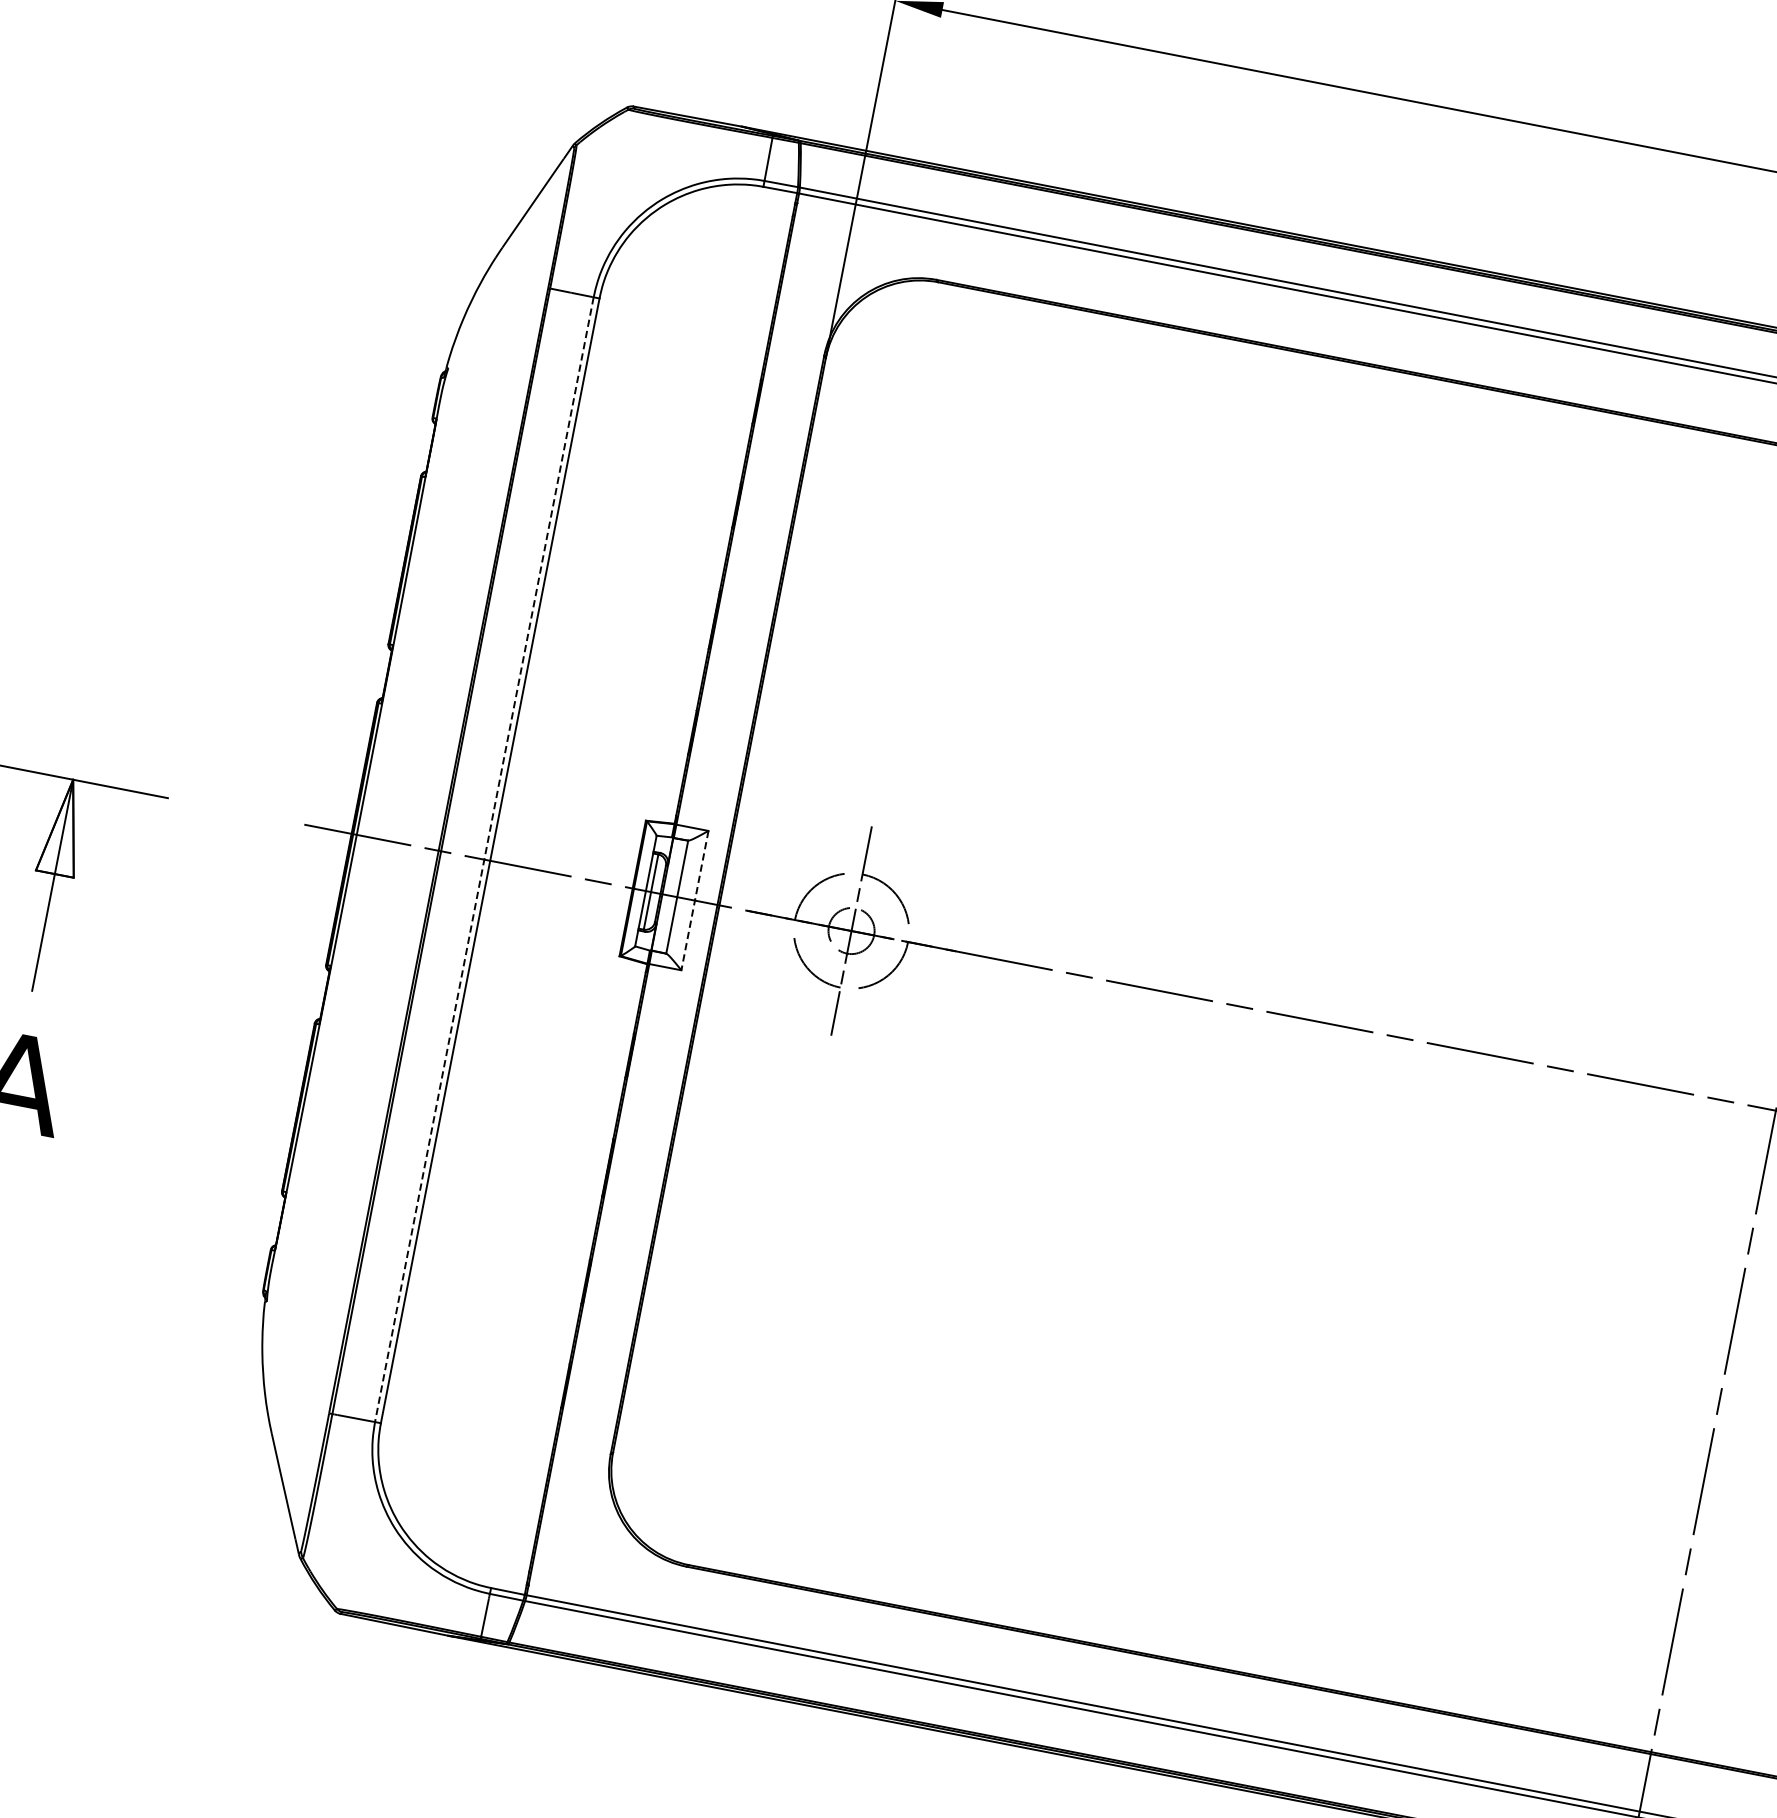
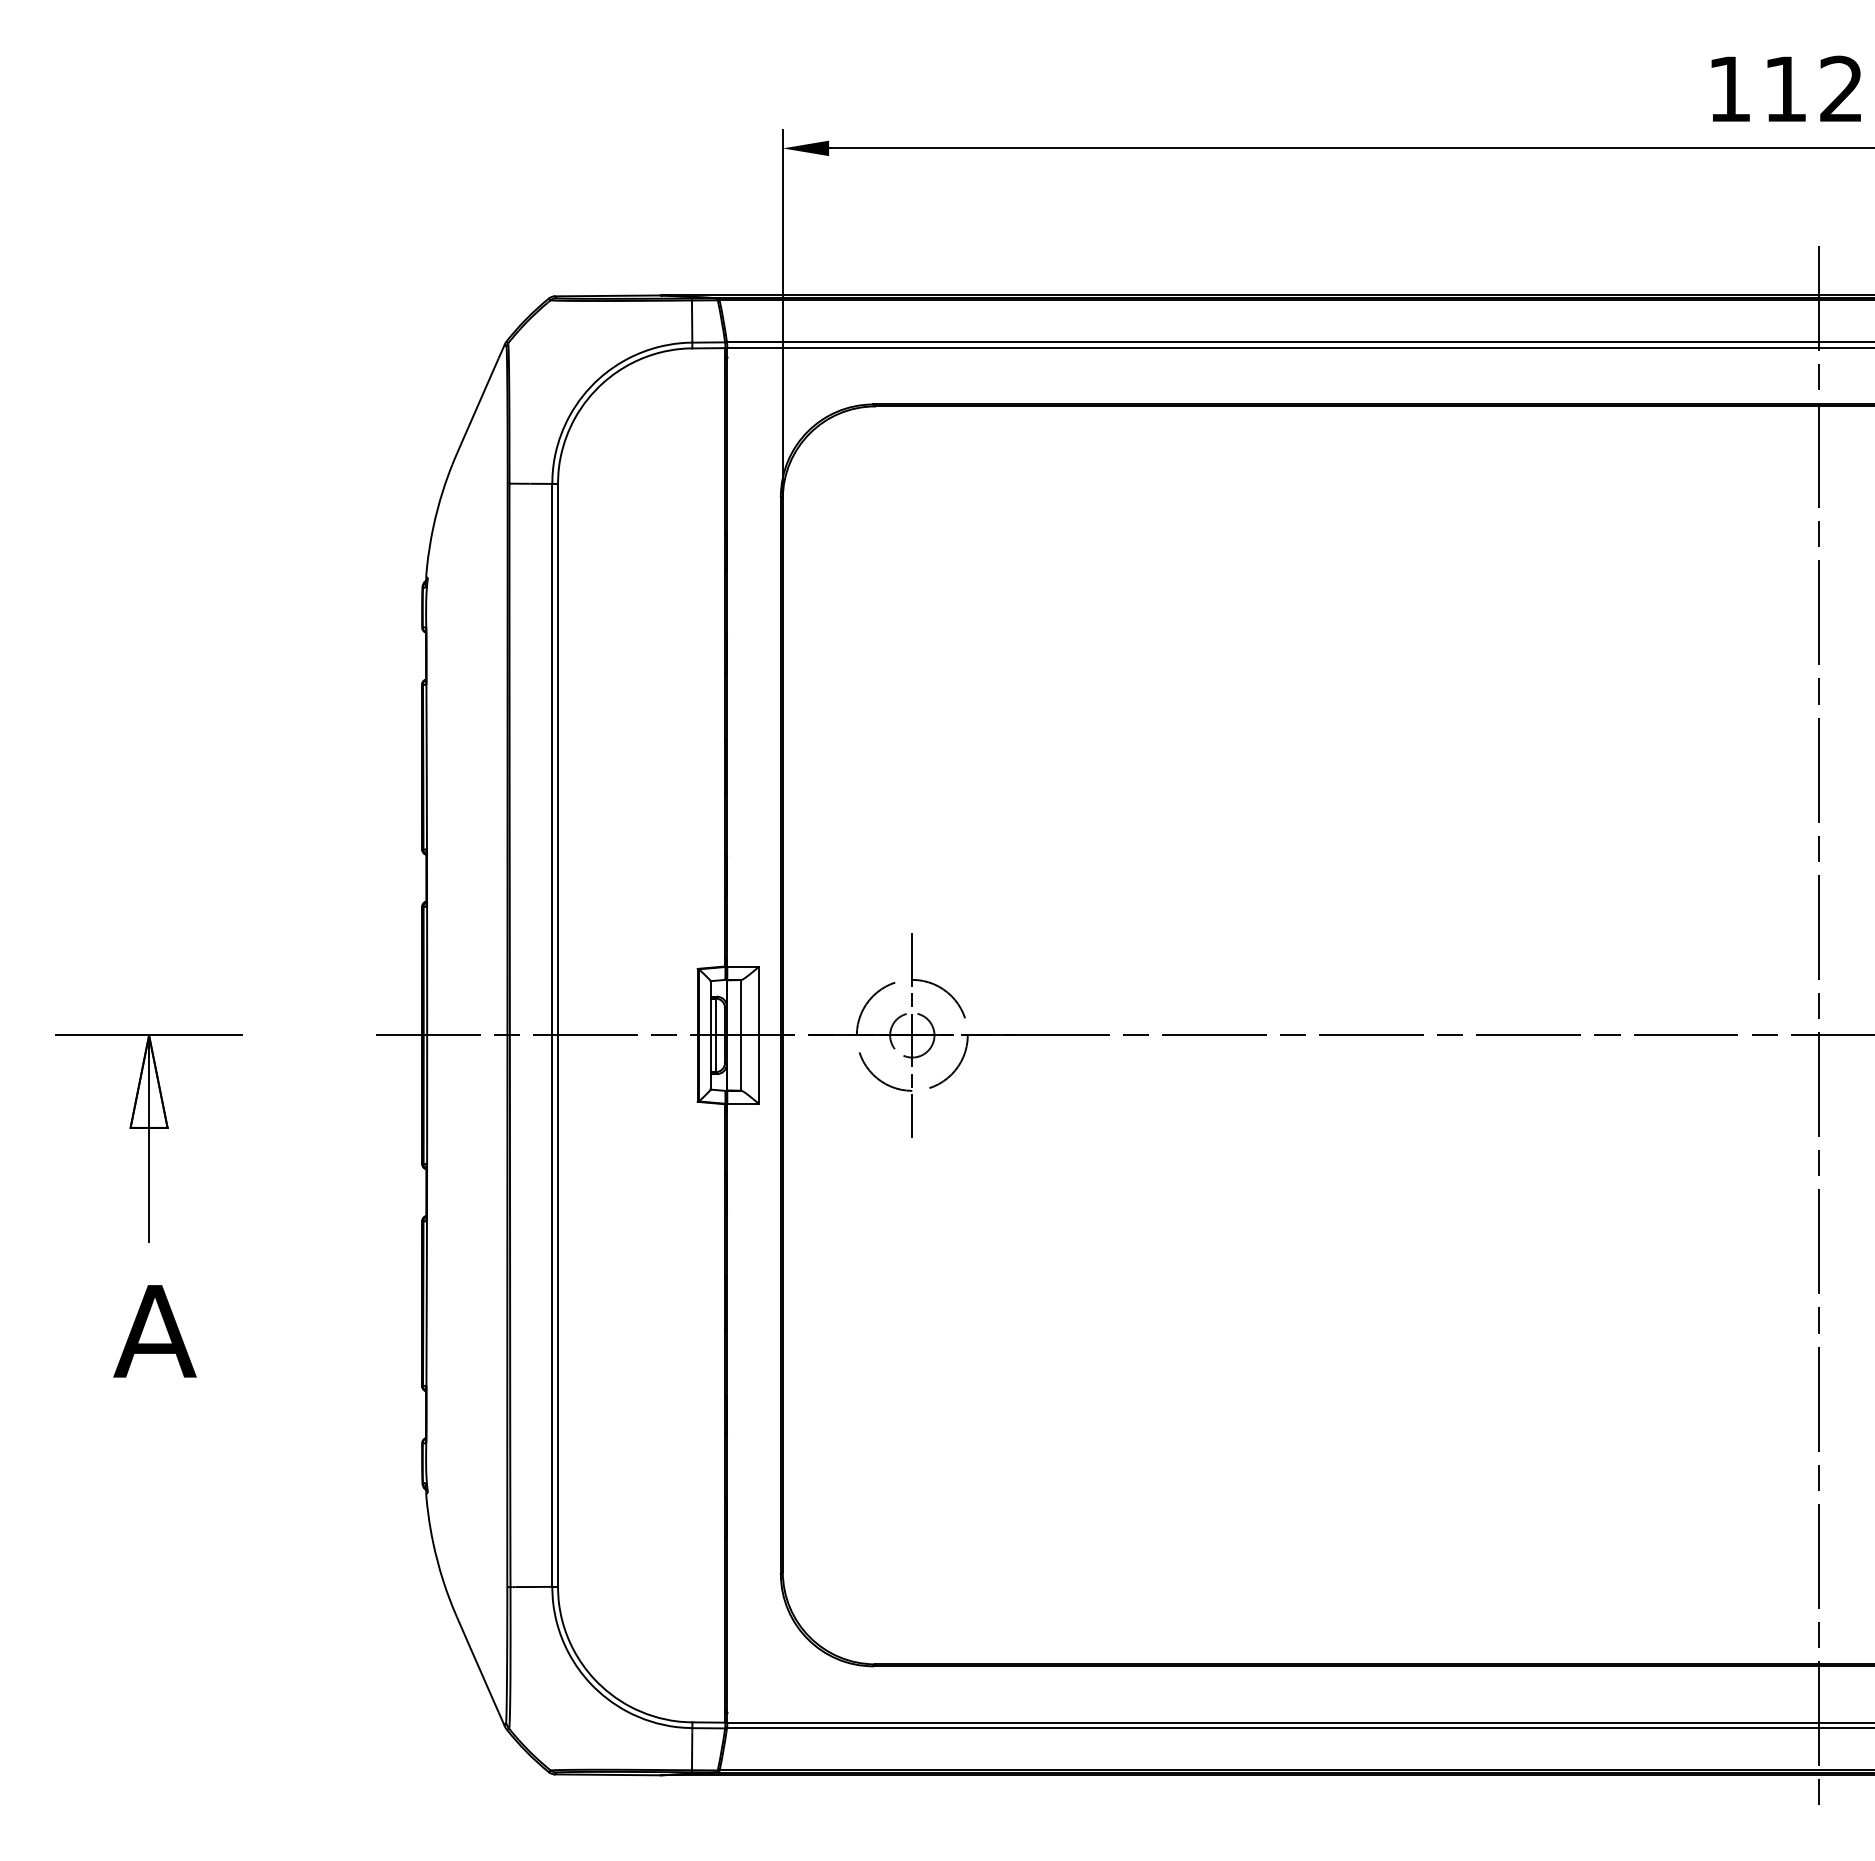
line: (484, 859) -> (552, 1035), dashed -> solid
line: (694, 900) -> (758, 1035), dashed -> solid

